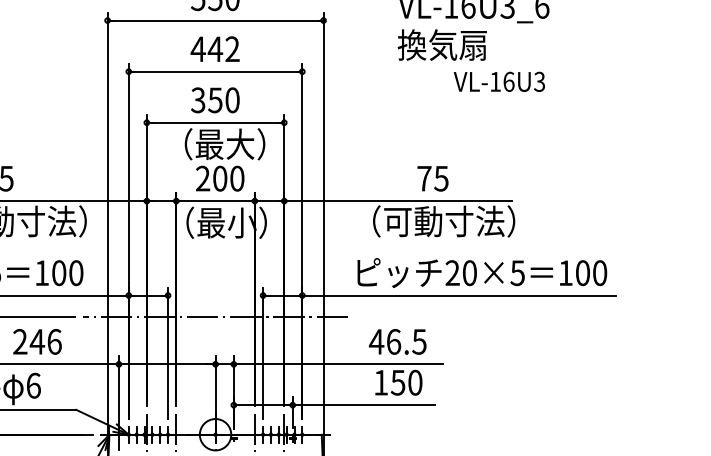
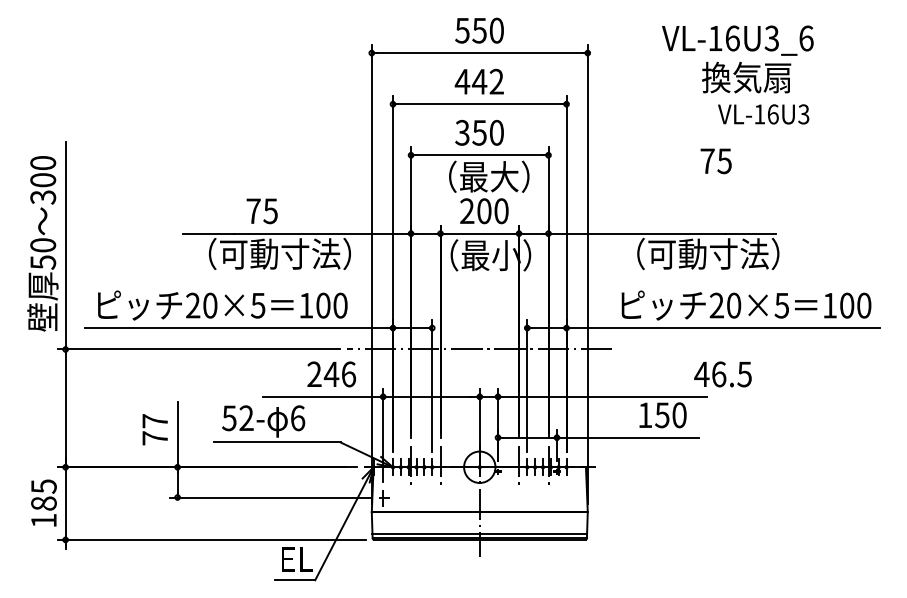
text: (442, 44) -> (746, 77), moved
text: (432, 178) -> (715, 161), moved
text: (37, 341) -> (331, 374), moved
text: (397, 341) -> (722, 374), moved

